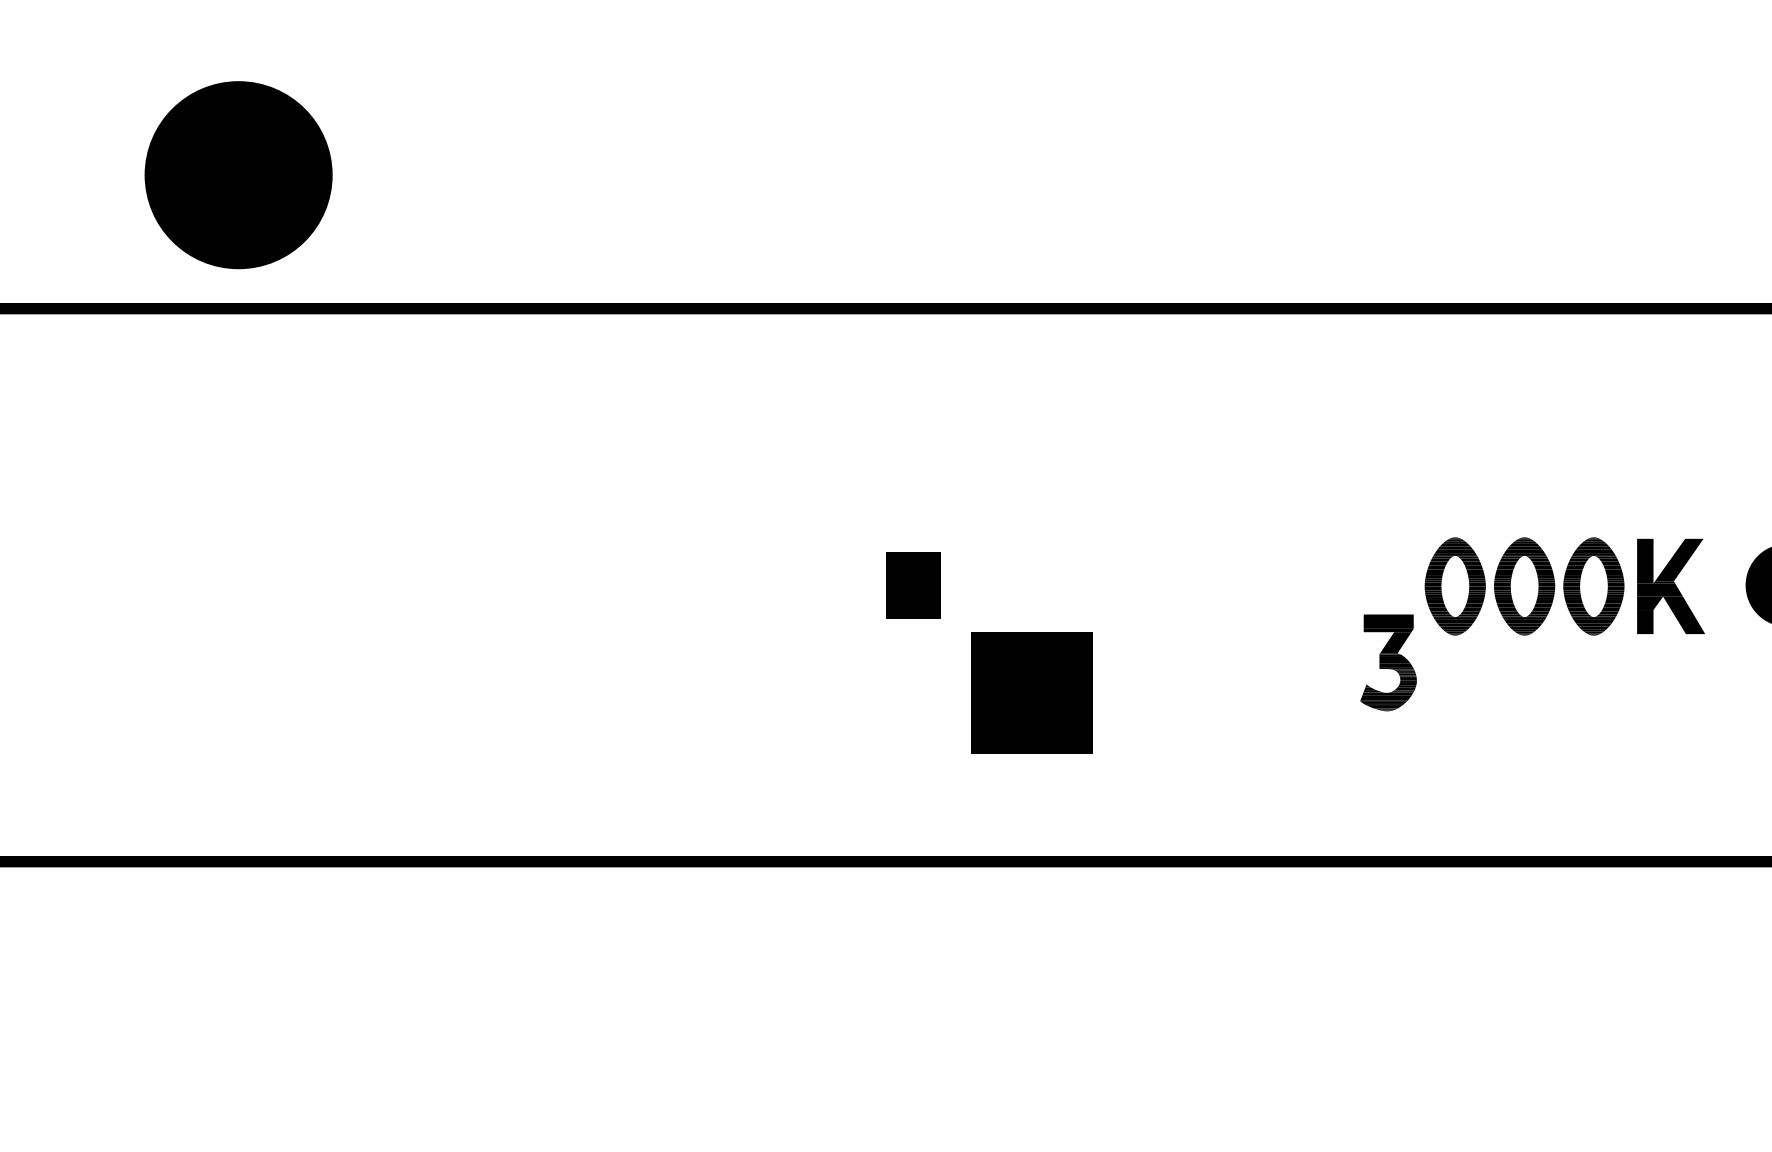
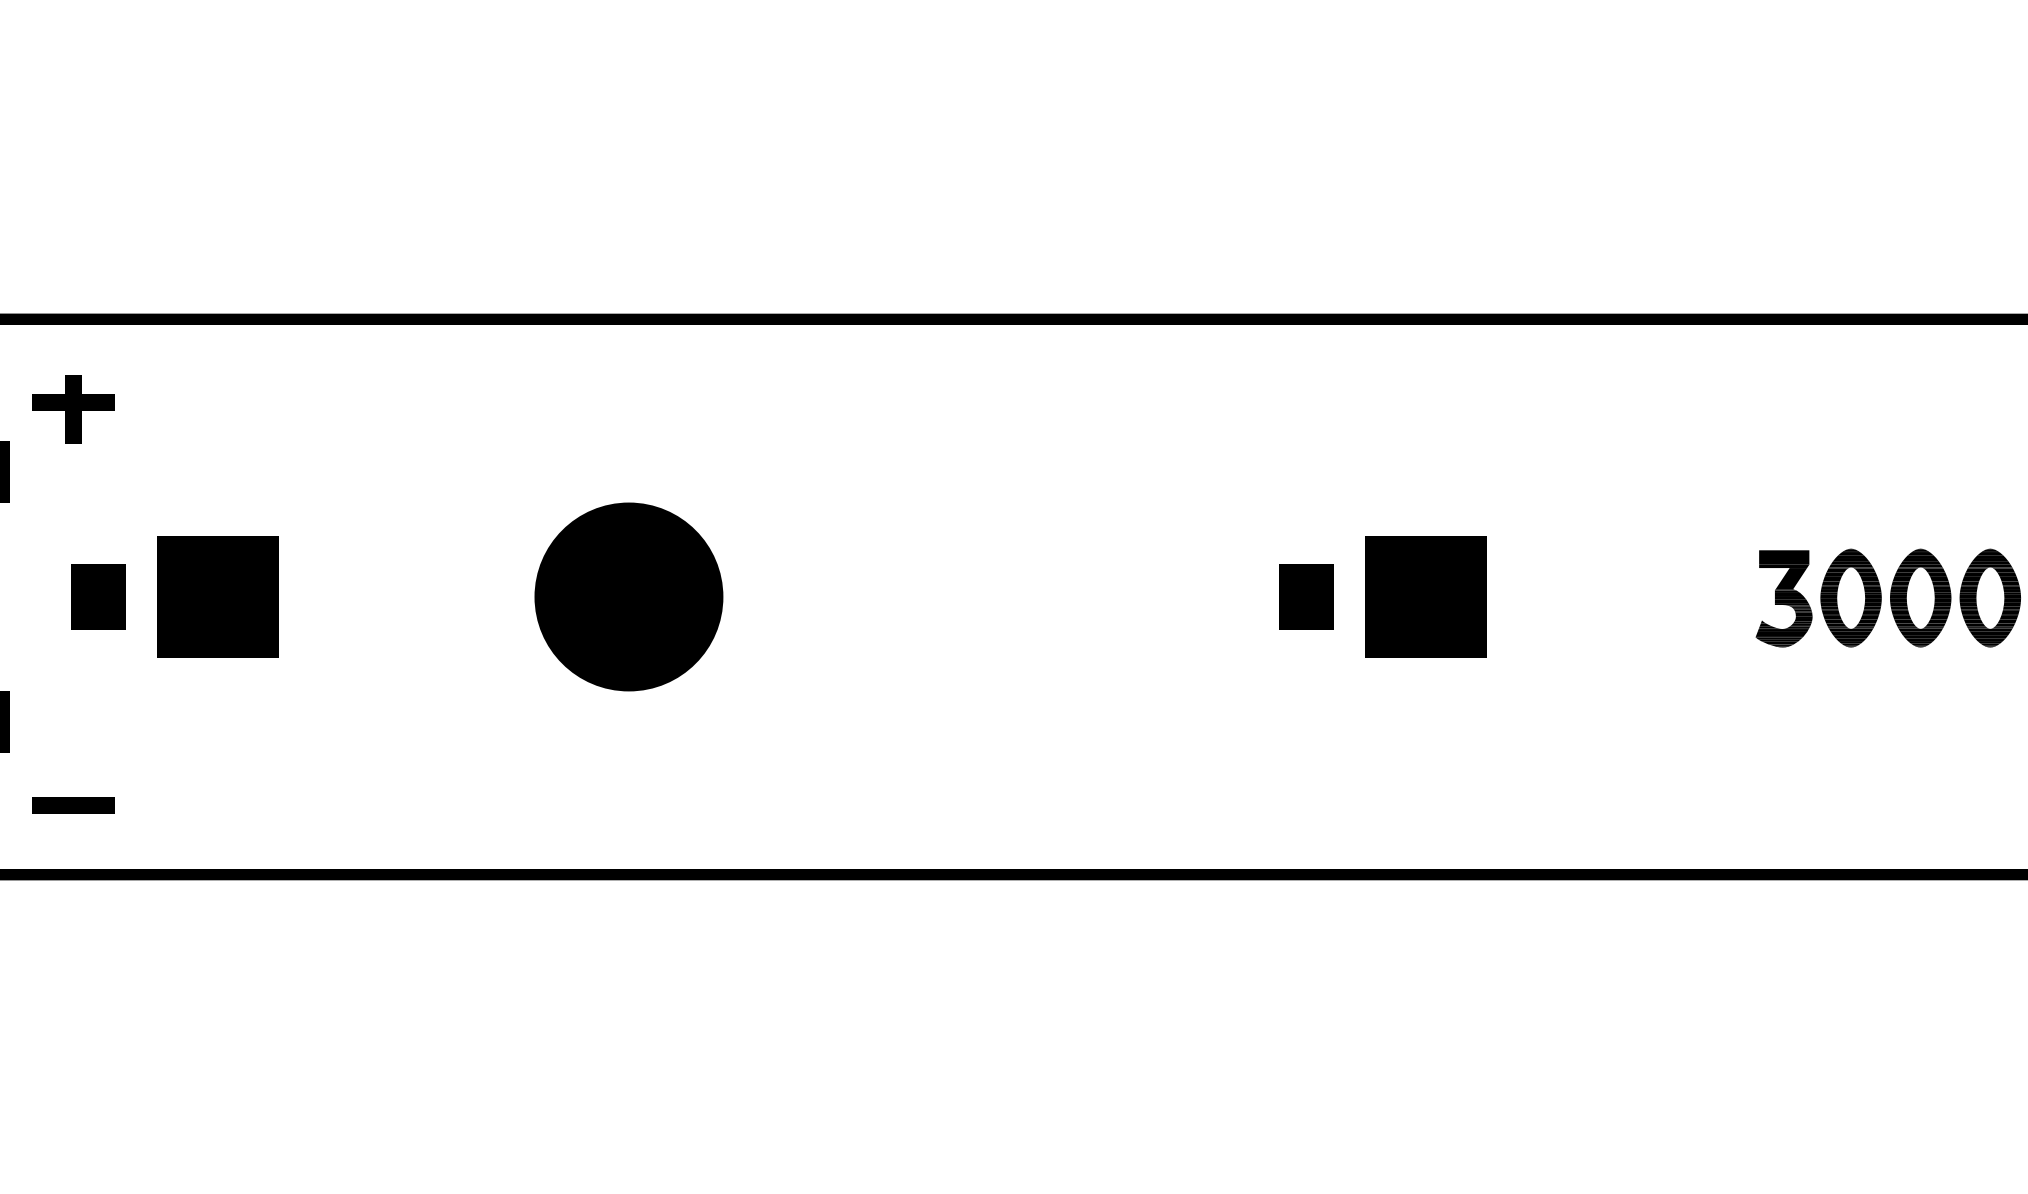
part: (238, 174) -> (628, 596), moved
part: (1387, 662) -> (1783, 598), moved
part: (1031, 692) -> (1425, 596), moved

